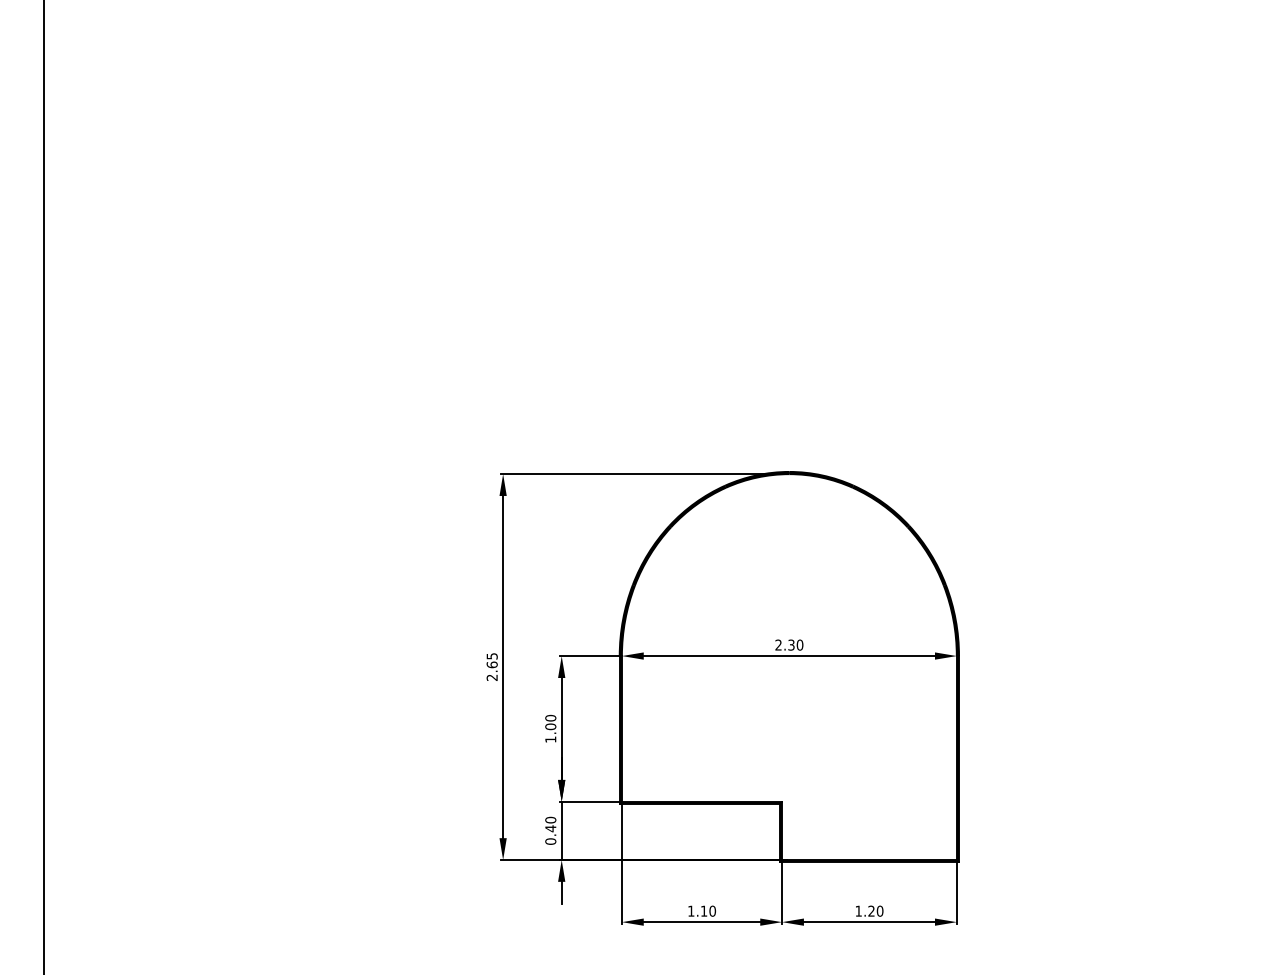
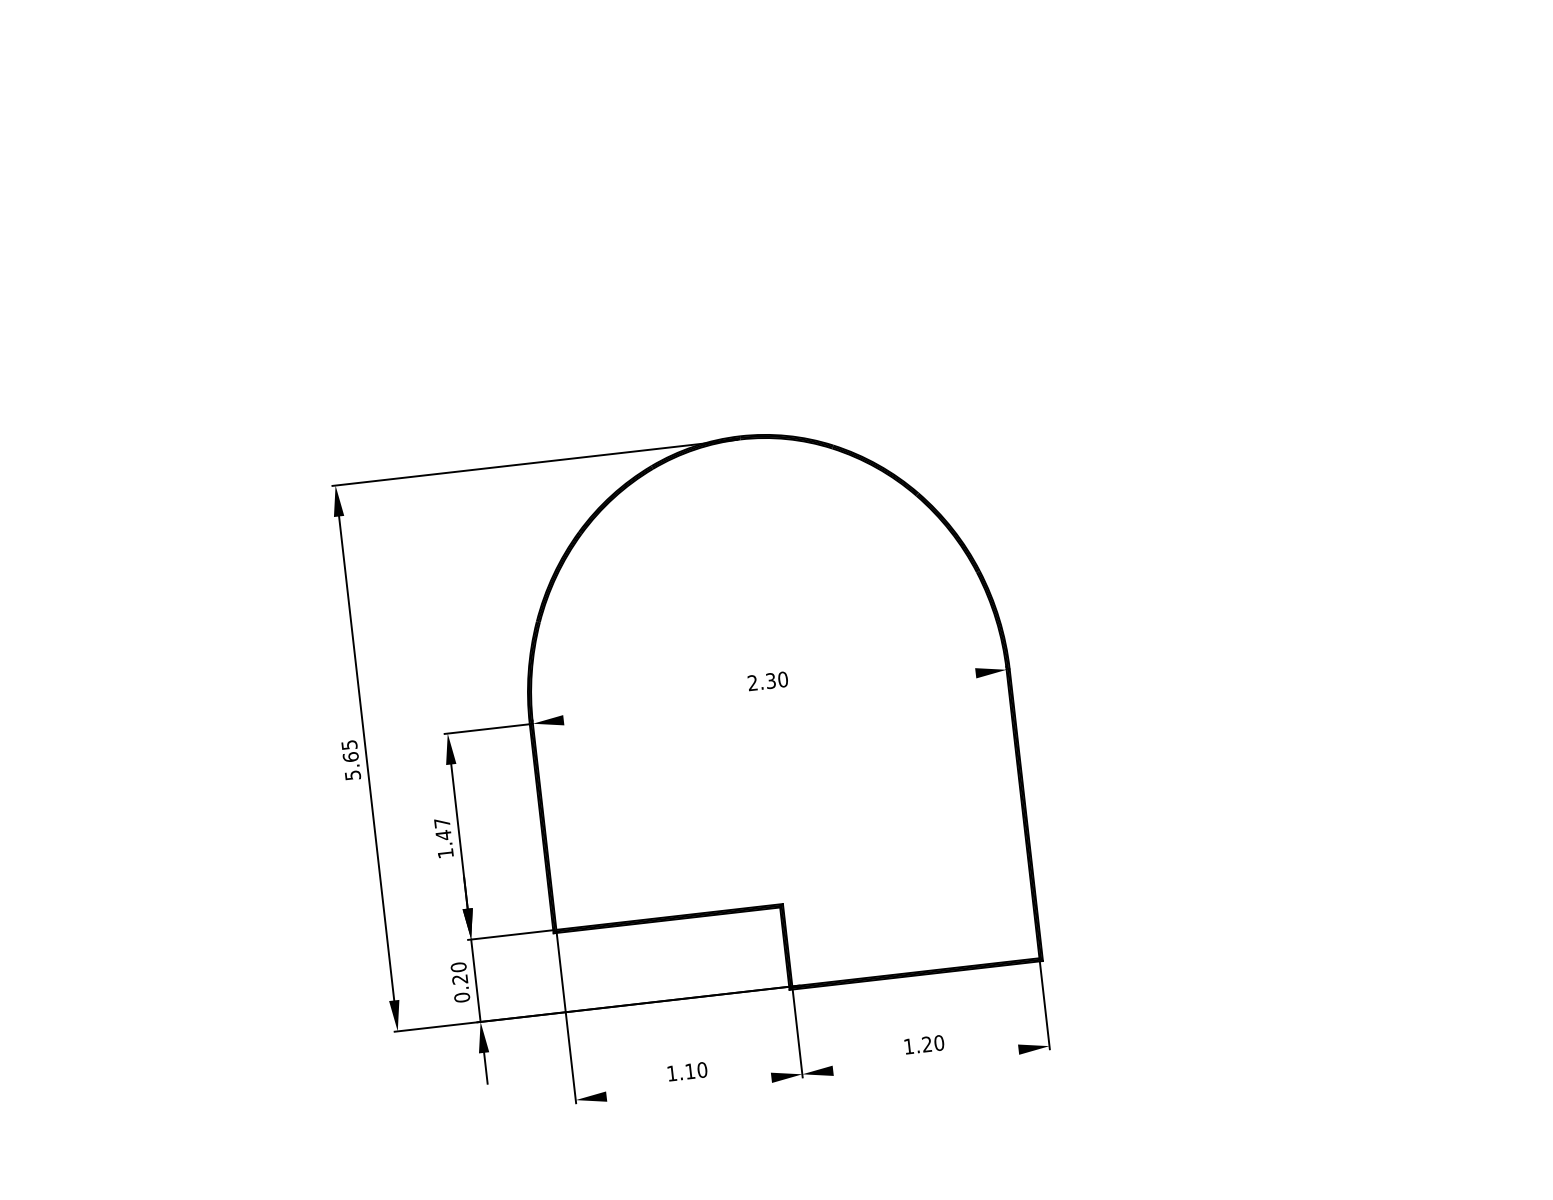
line: (788, 656) -> (768, 697), removed
text: (491, 677) -> (351, 775), 2.65 -> 5.65
text: (550, 722) -> (442, 829), 1.00 -> 1.47
text: (550, 828) -> (459, 979), 0.40 -> 0.20
line: (701, 922) -> (688, 1087), removed
line: (868, 922) -> (924, 1060), removed

